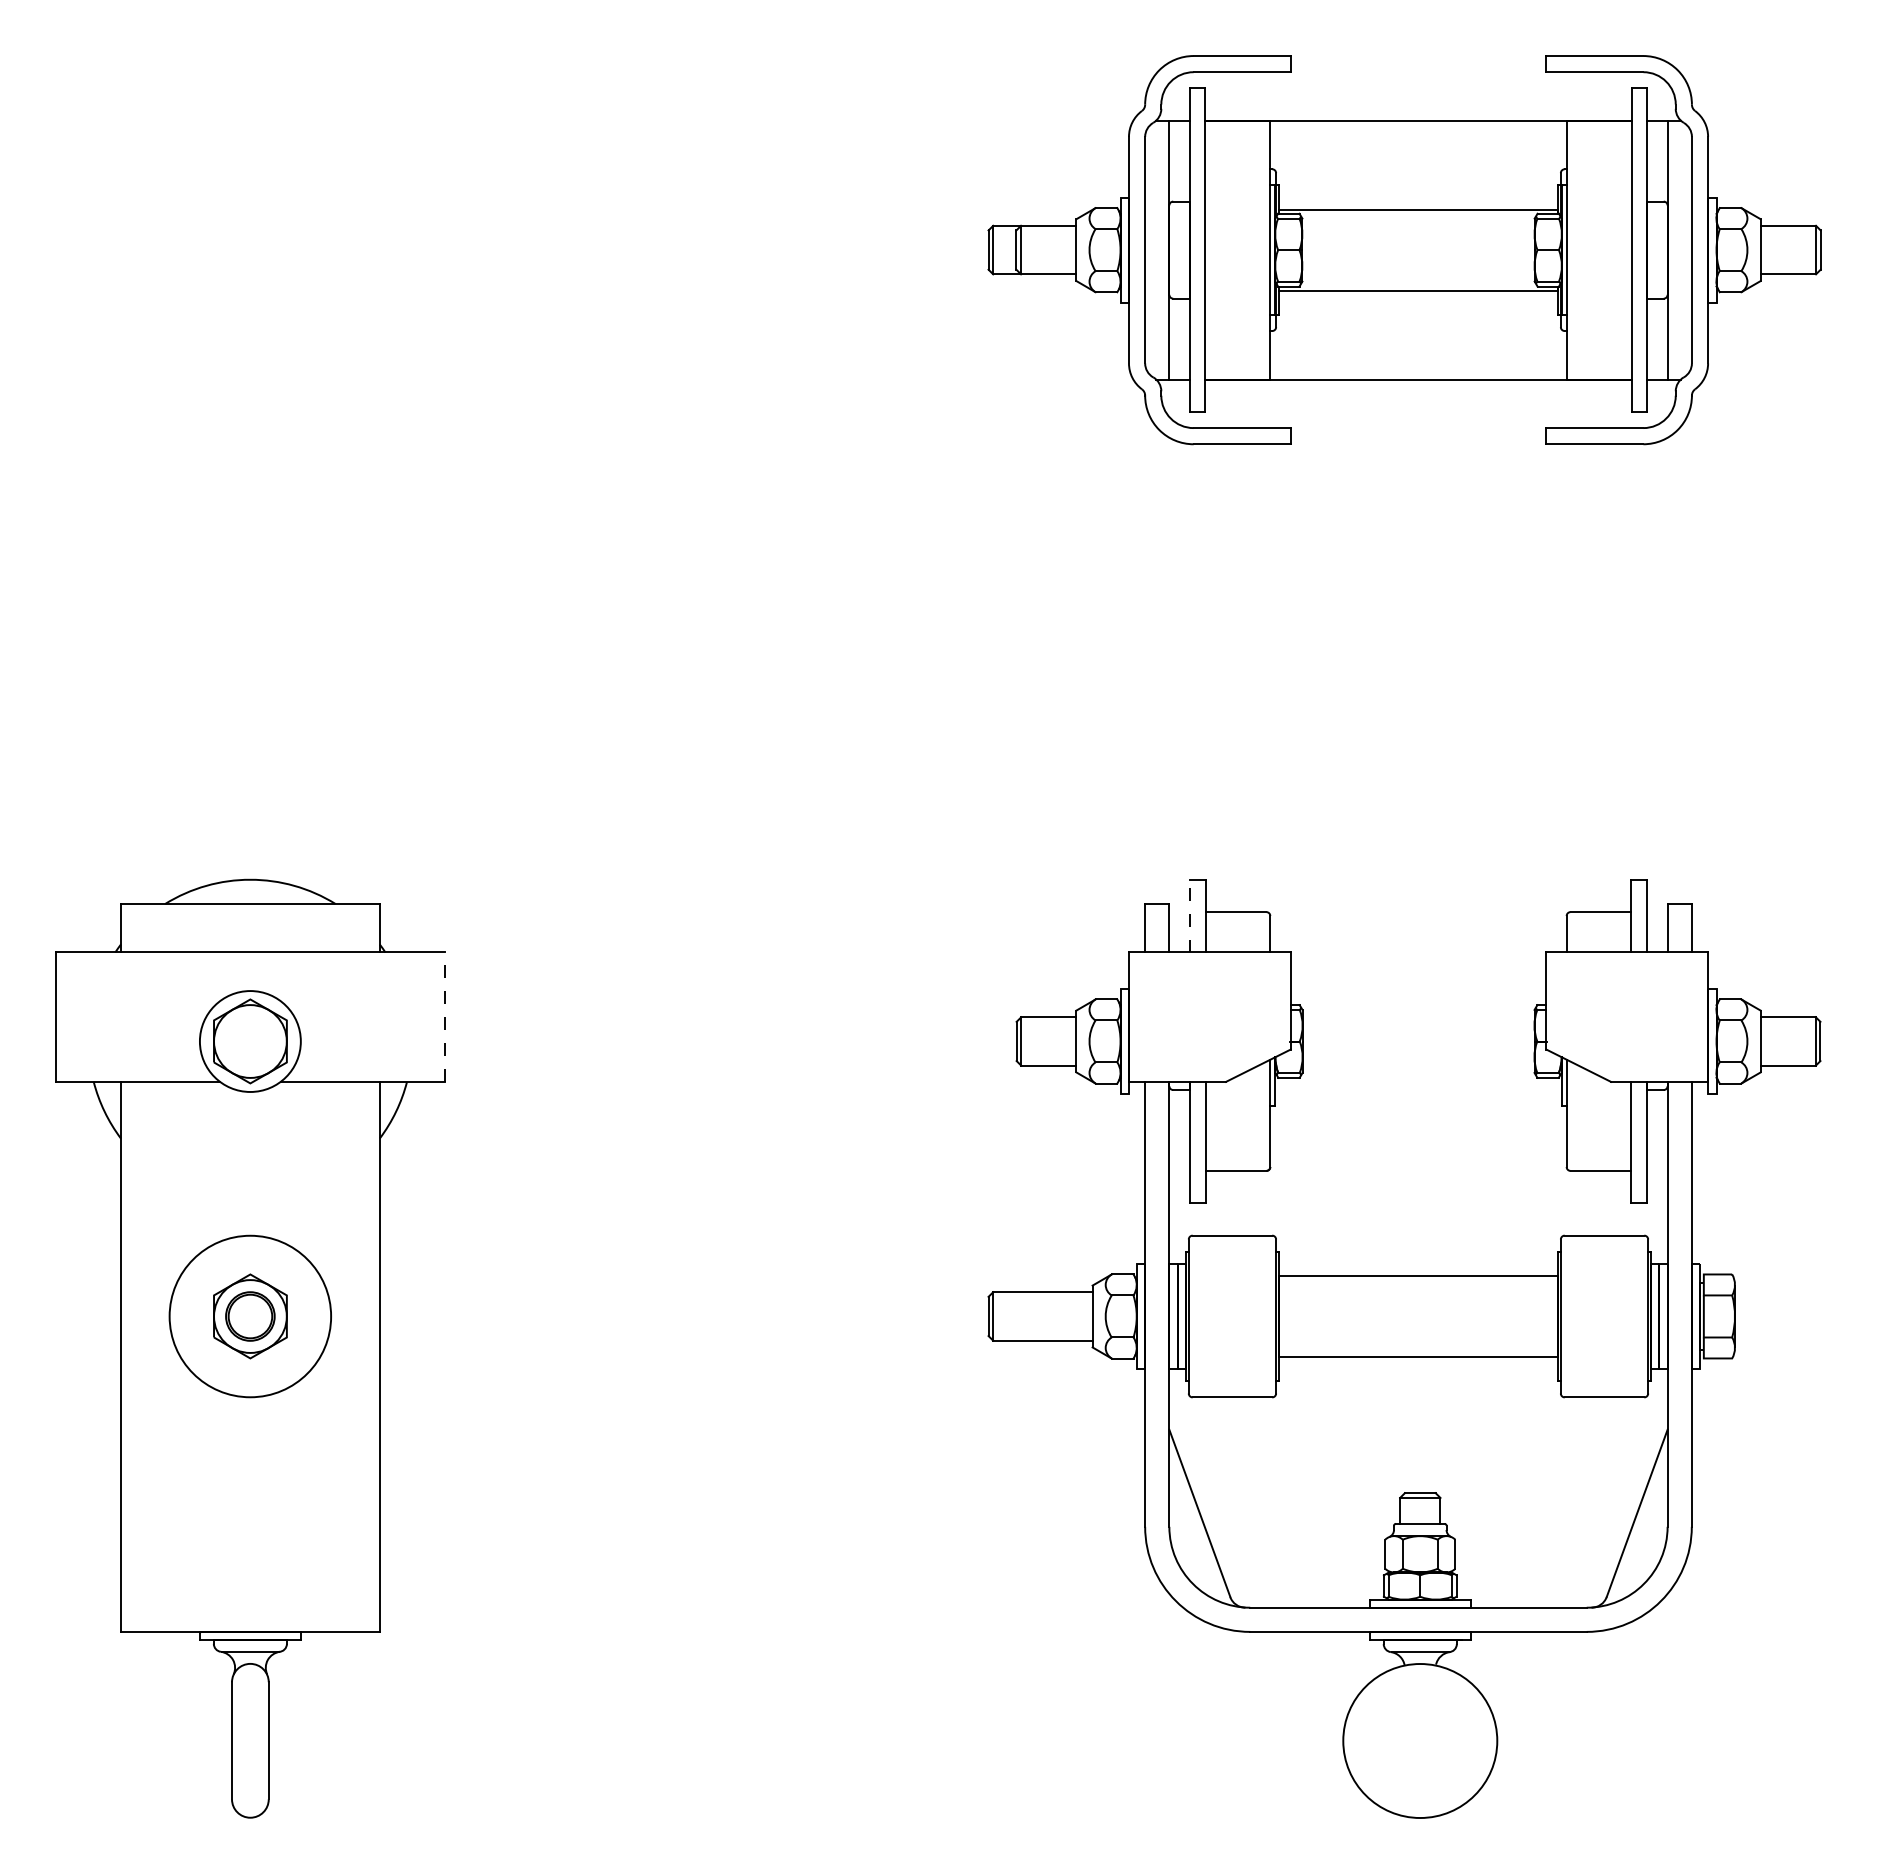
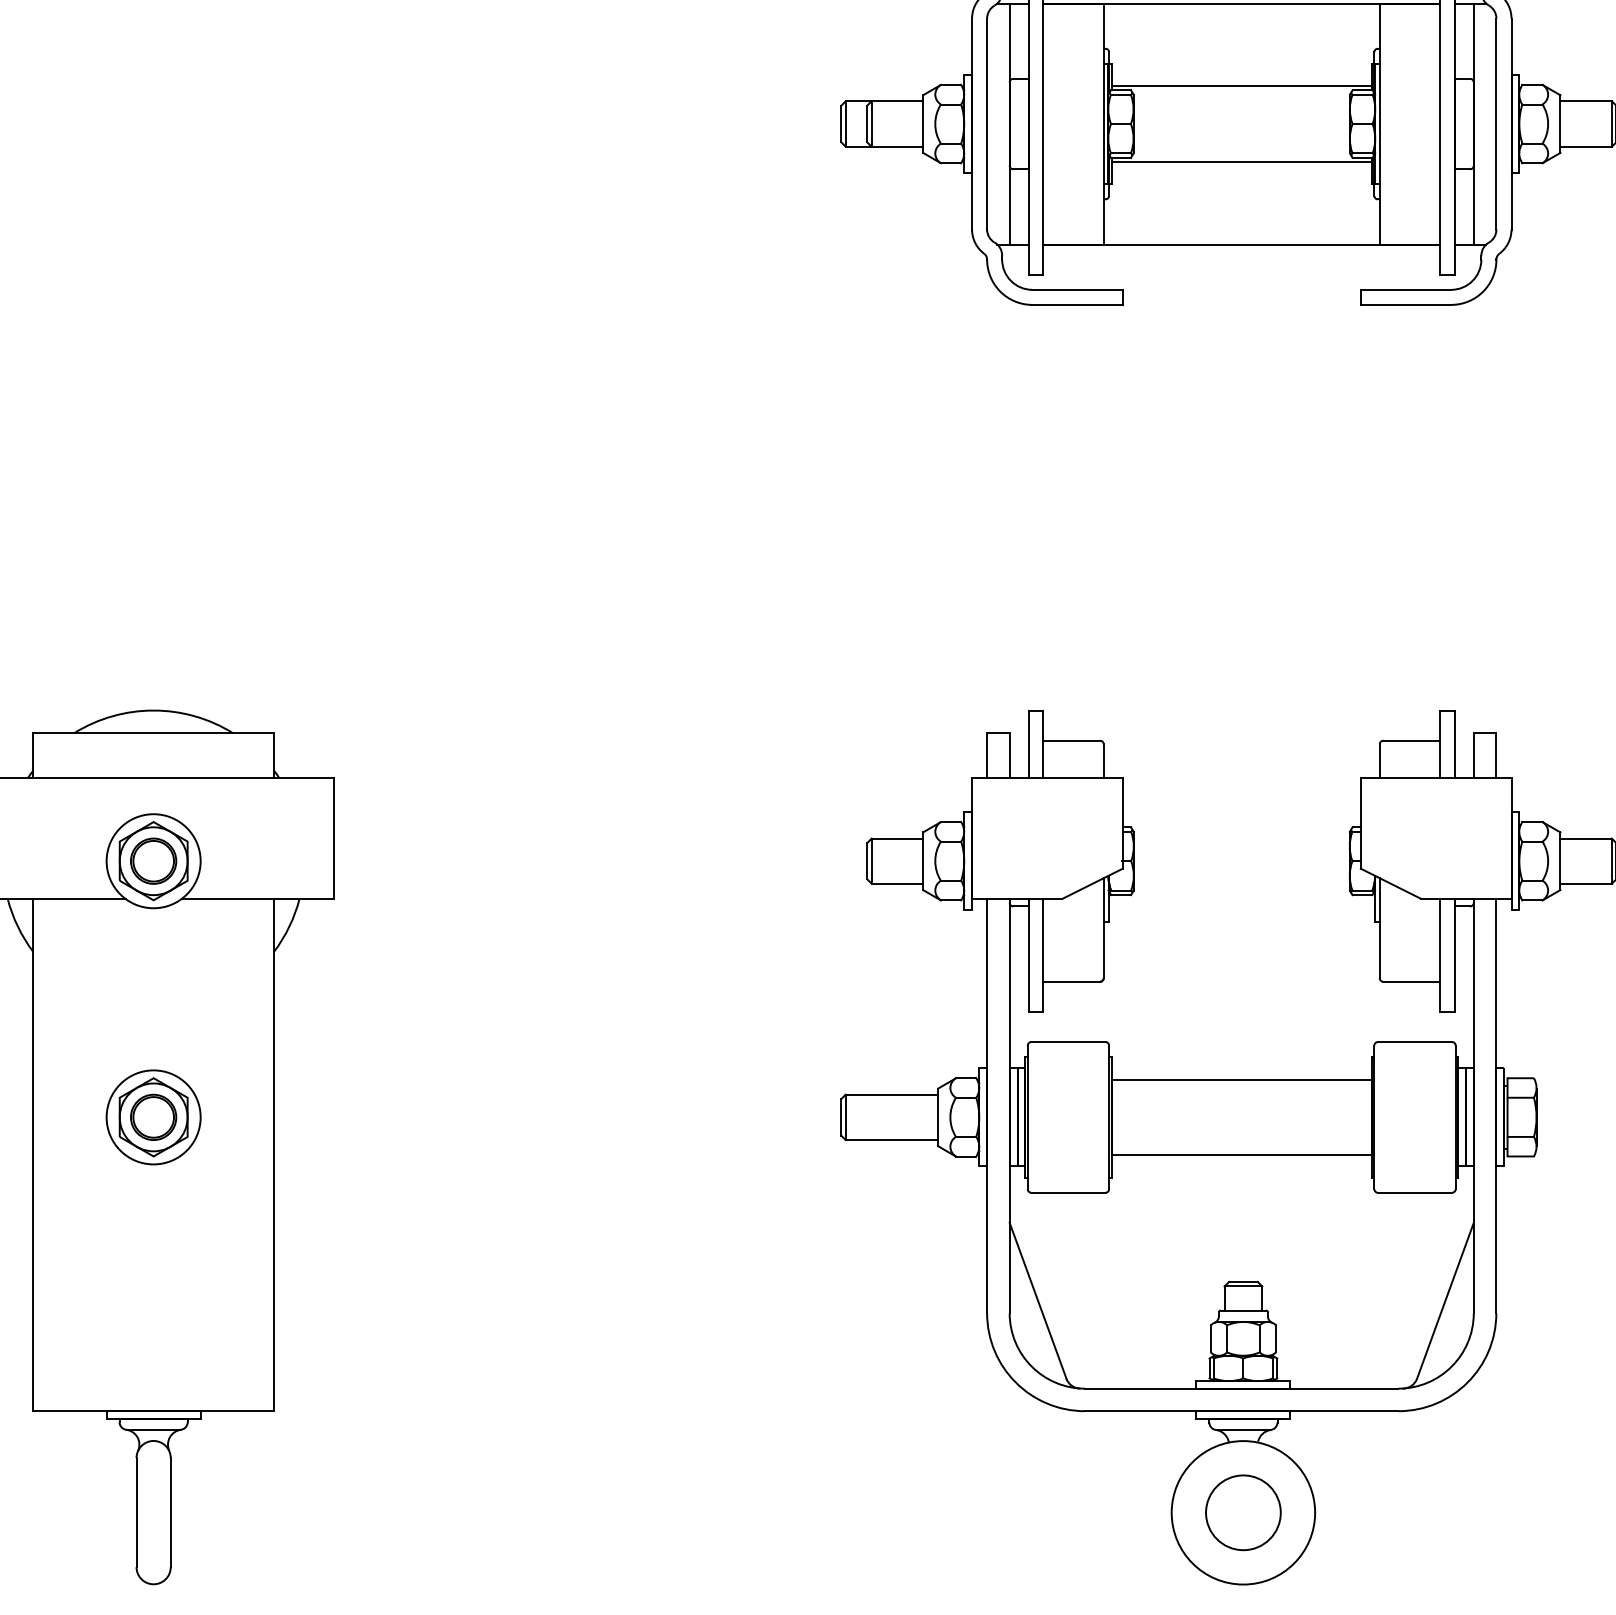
line: (1190, 915) -> (1029, 743), dashed -> solid
line: (444, 1017) -> (334, 838), dashed -> solid
part: (250, 1041) -> (153, 861), added
circle: (249, 1316) -> (152, 1117), size x0.62
circle: (1420, 1740) -> (1243, 1512), added

